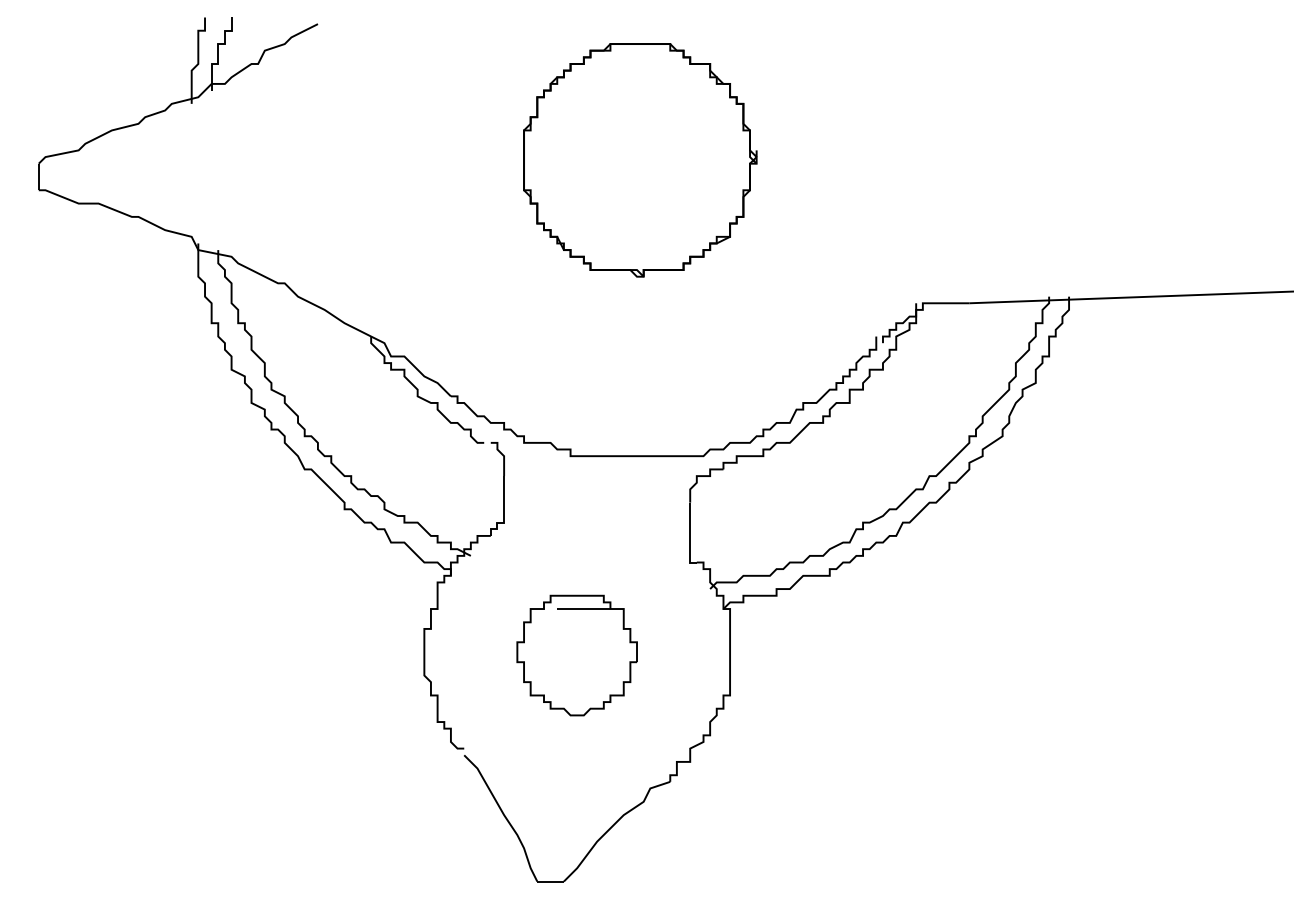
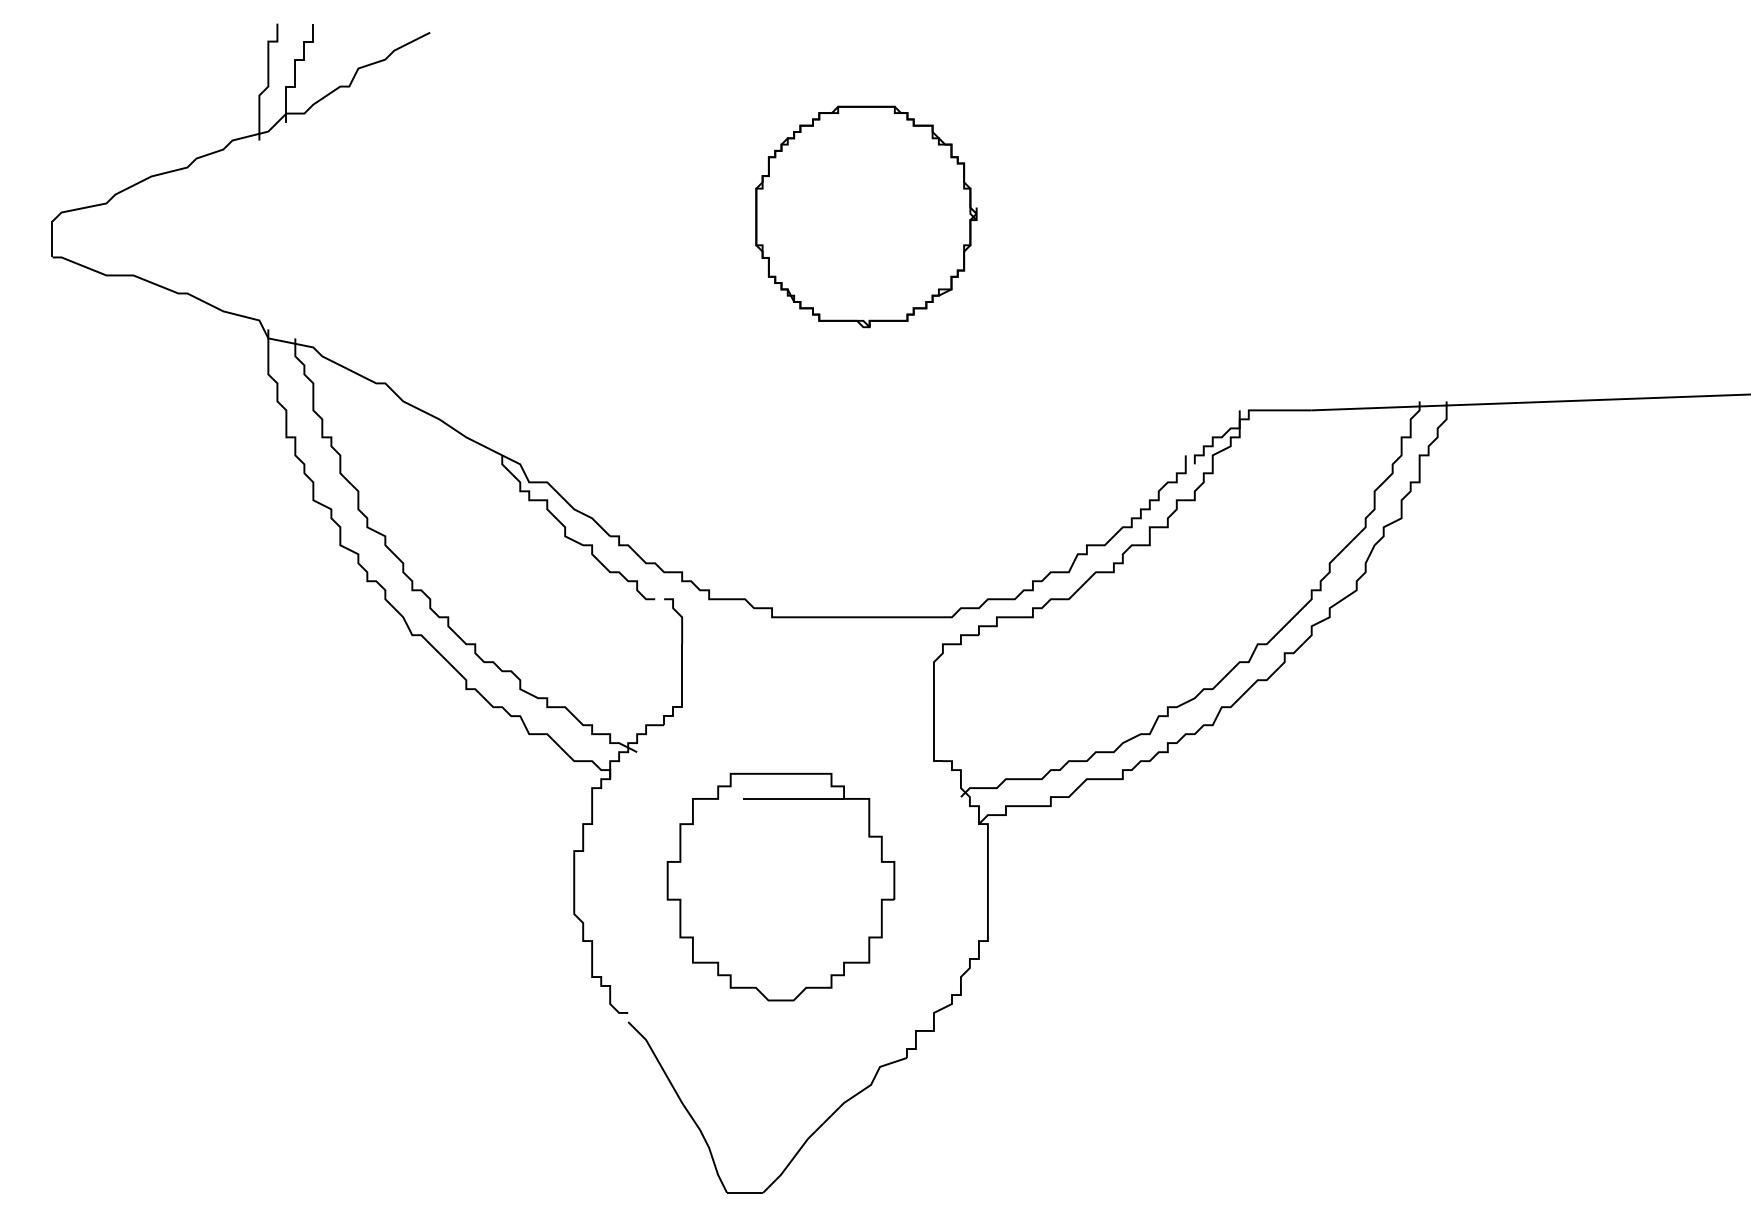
part: (640, 160) -> (866, 216), size x0.7
part: (576, 655) -> (780, 886), size x1.4

